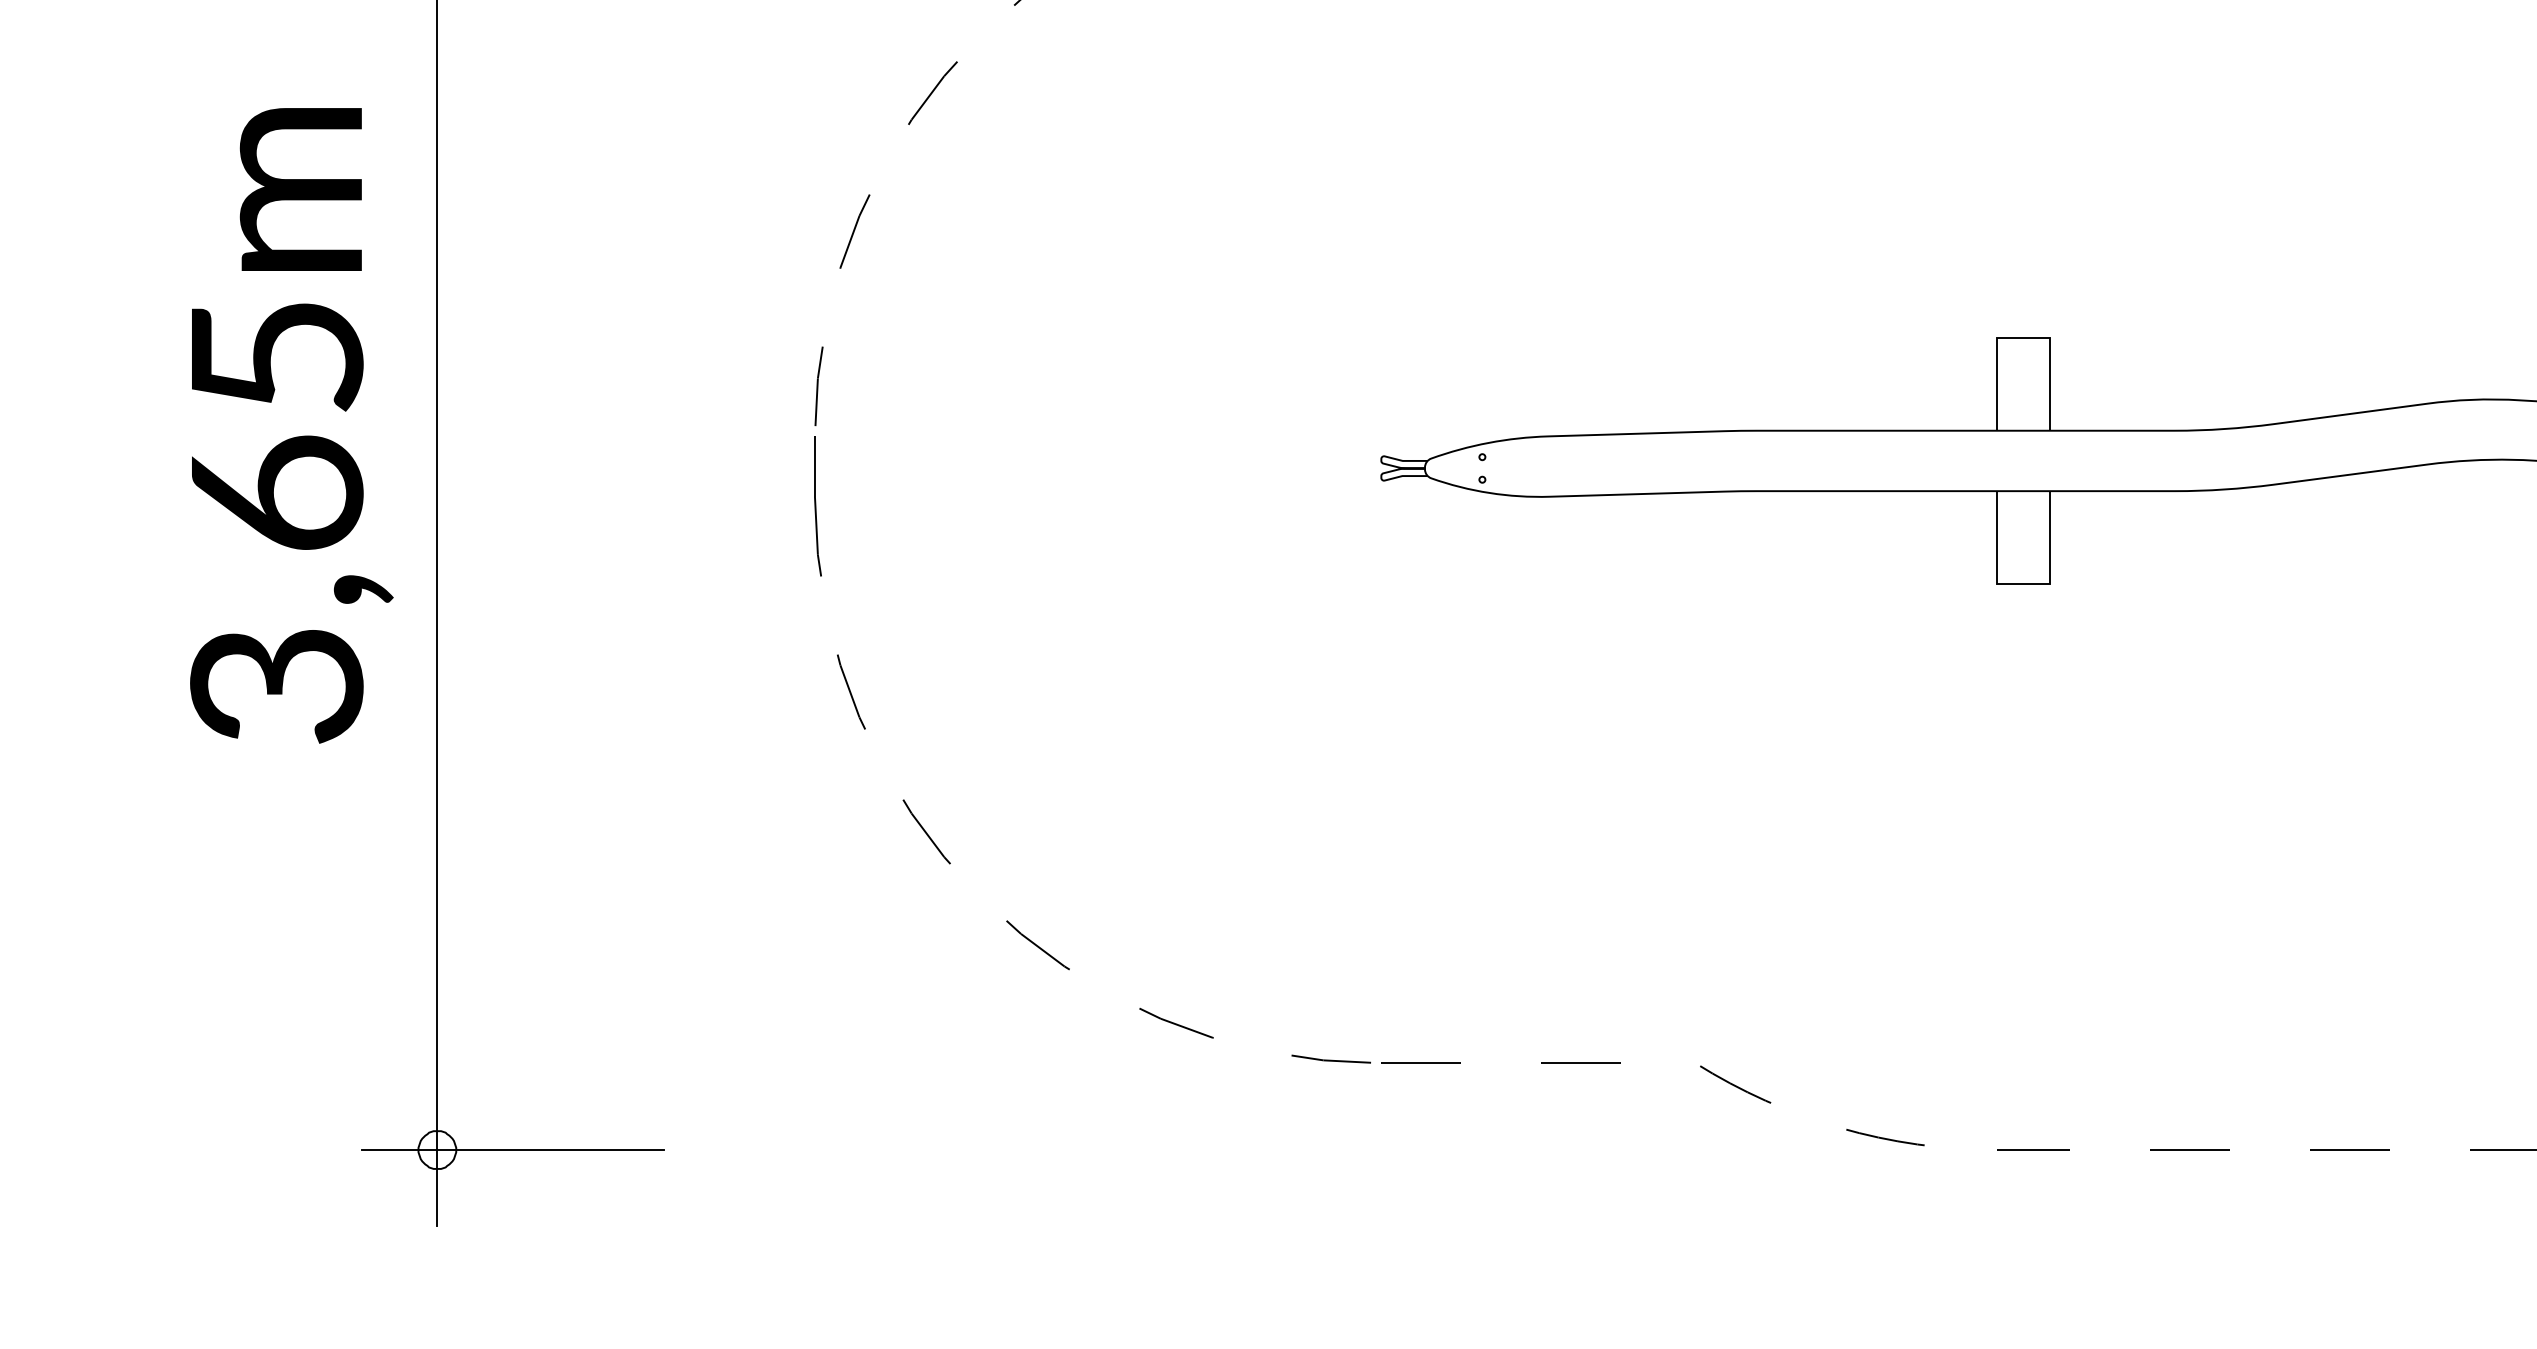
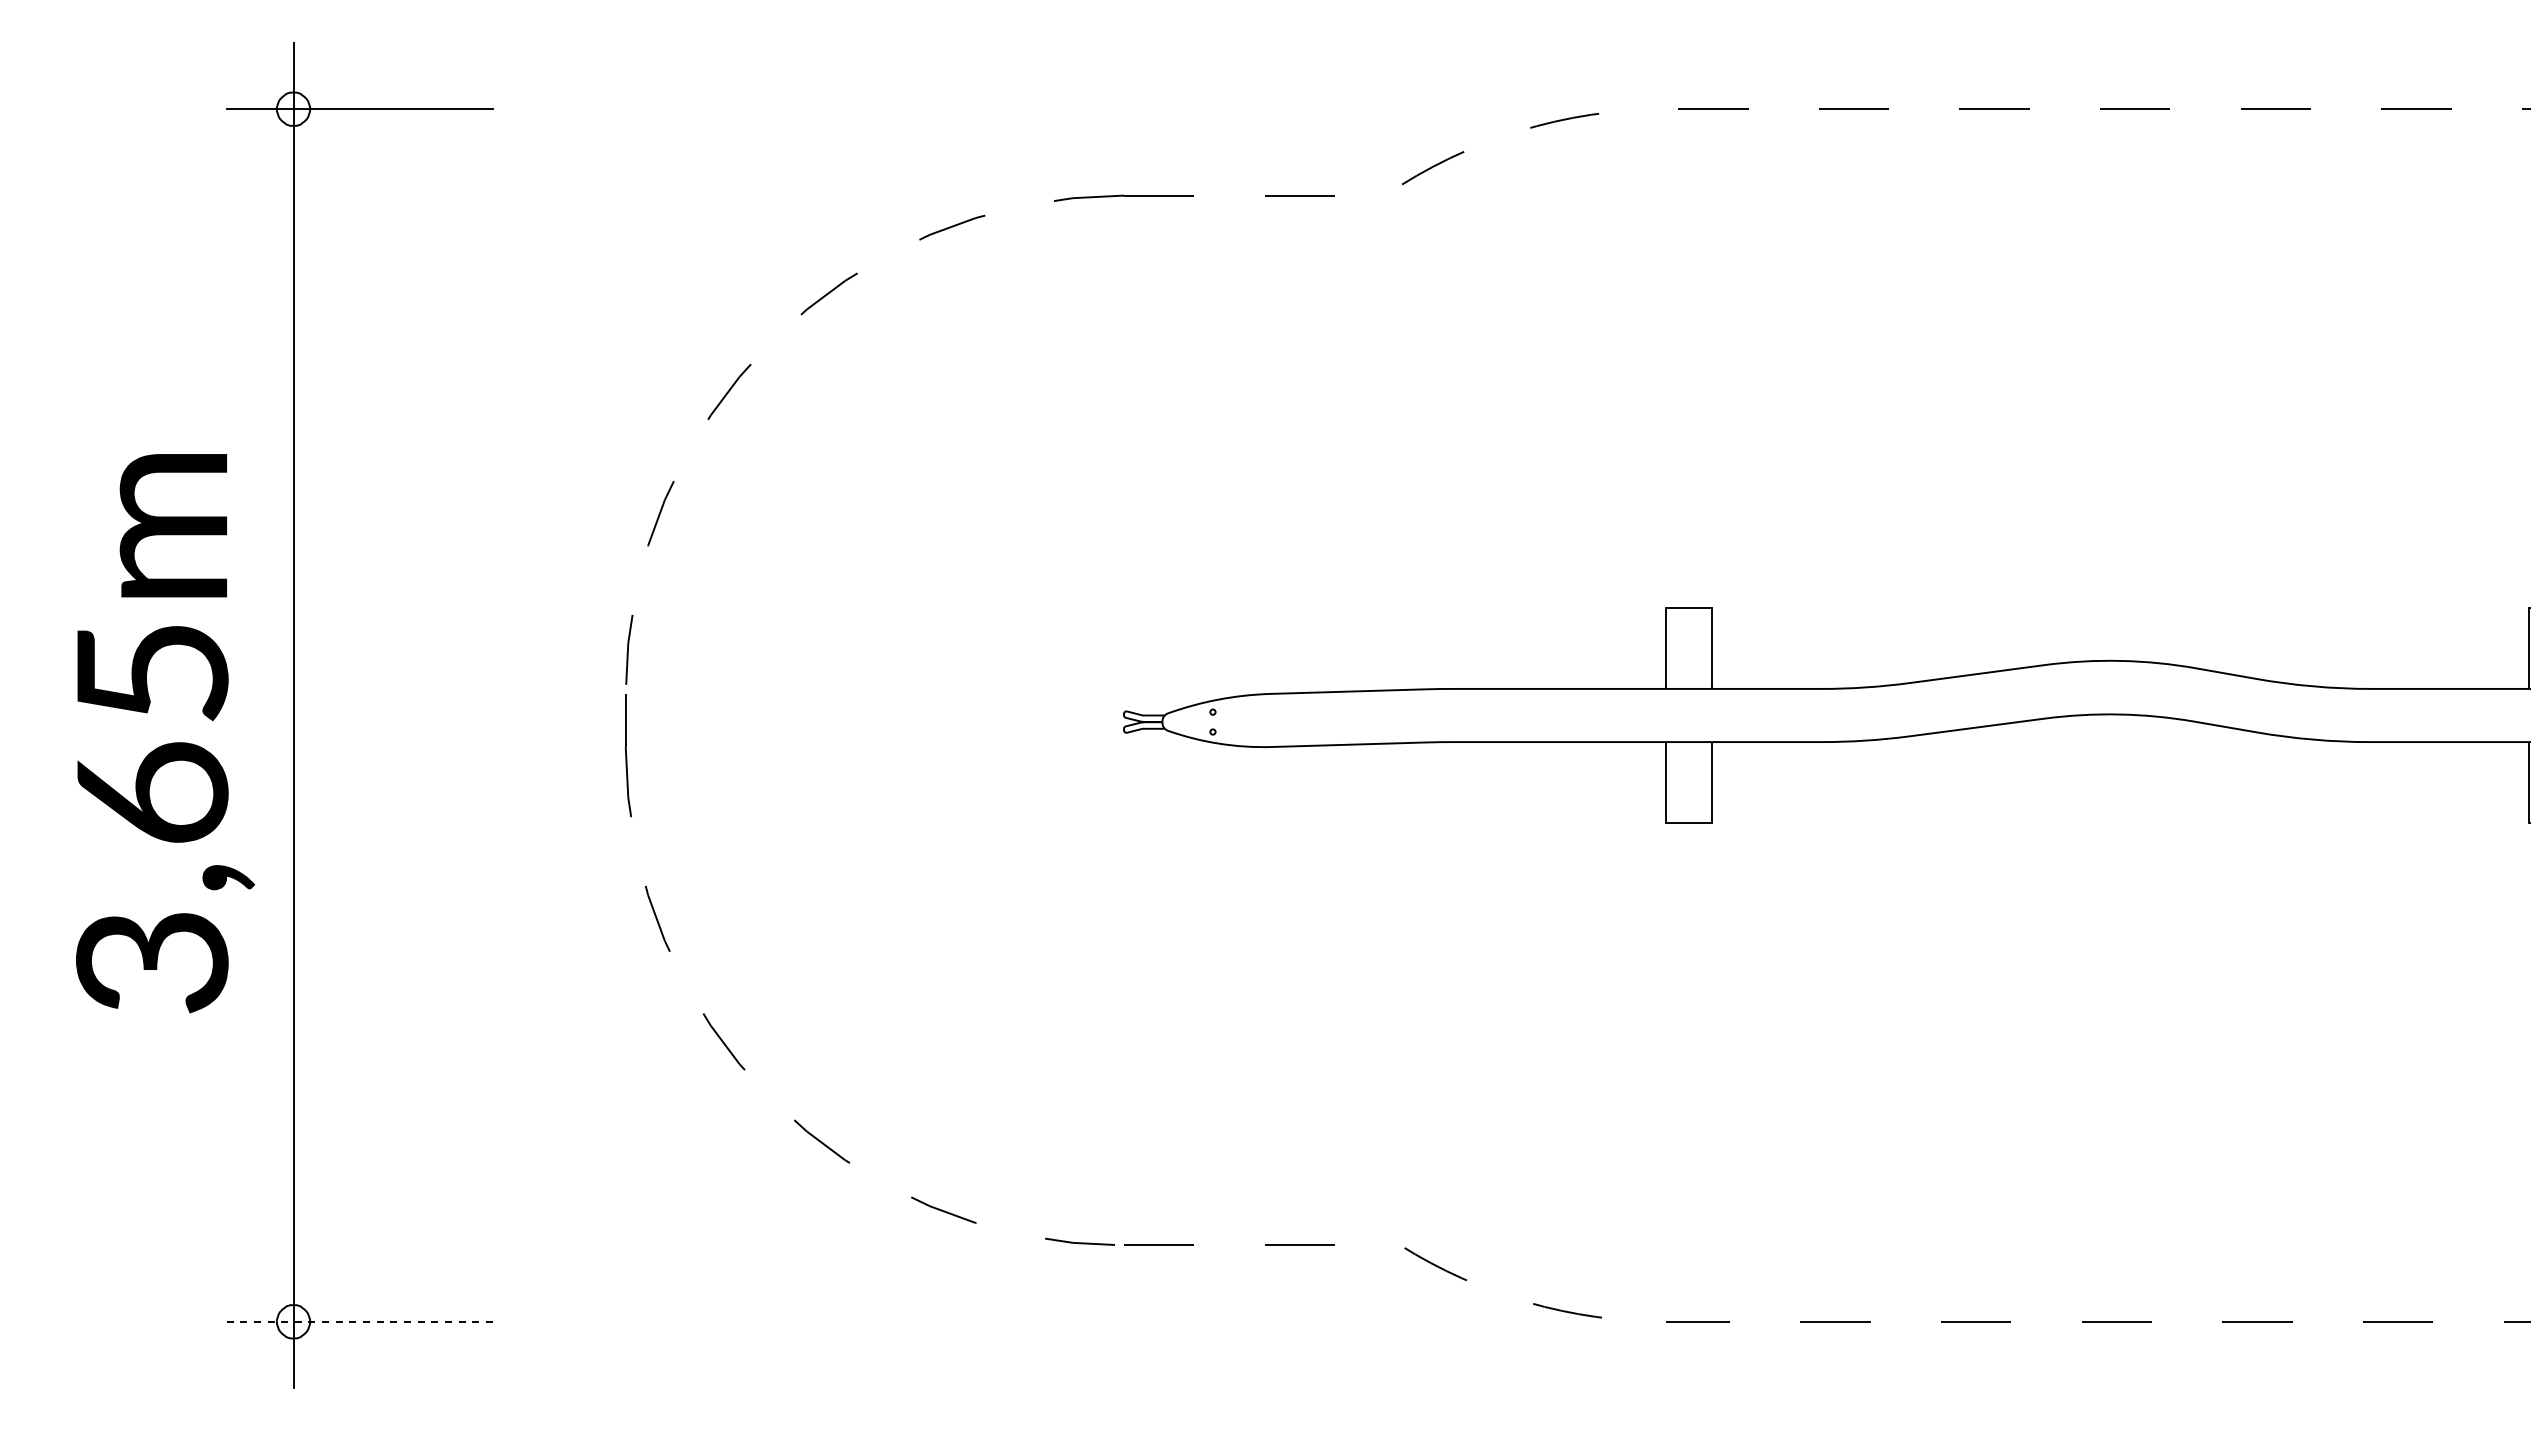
text: (291, 425) -> (165, 733), moved
line: (512, 1149) -> (359, 1321), solid -> dashed

